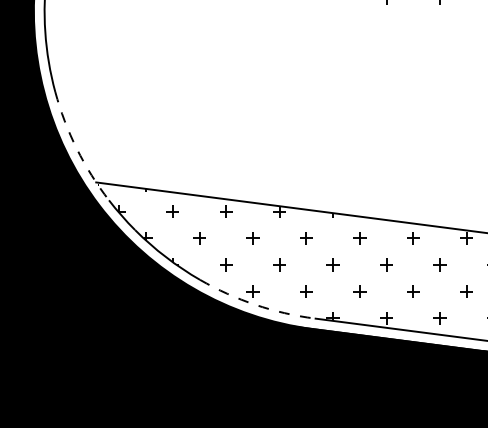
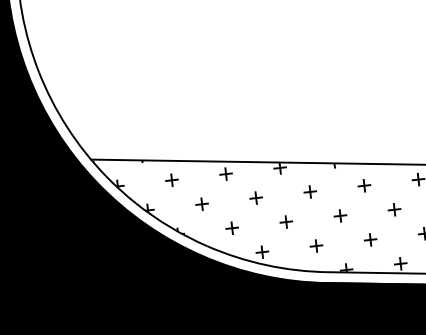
arc: (76, 148) -> (67, 127), dashed -> solid
arc: (255, 304) -> (266, 264), dashed -> solid

